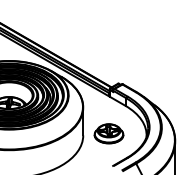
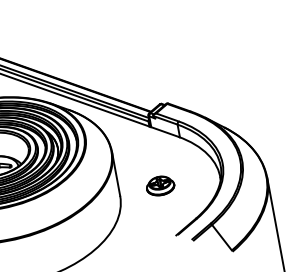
part: (108, 133) -> (159, 185), size x0.6

